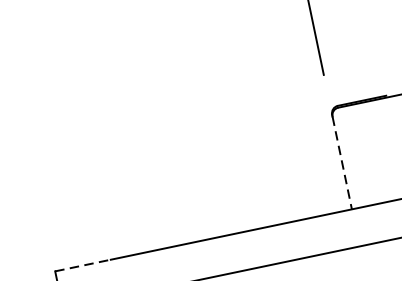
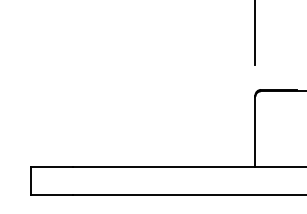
line: (342, 163) -> (255, 132), dashed -> solid
line: (83, 264) -> (52, 166), dashed -> solid

